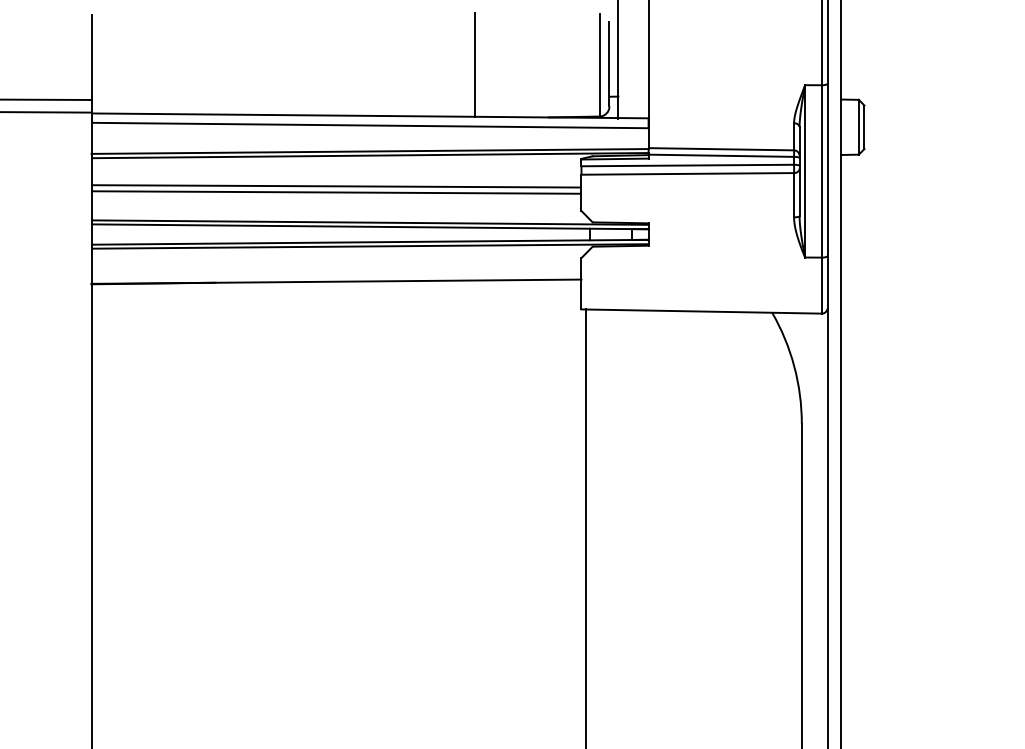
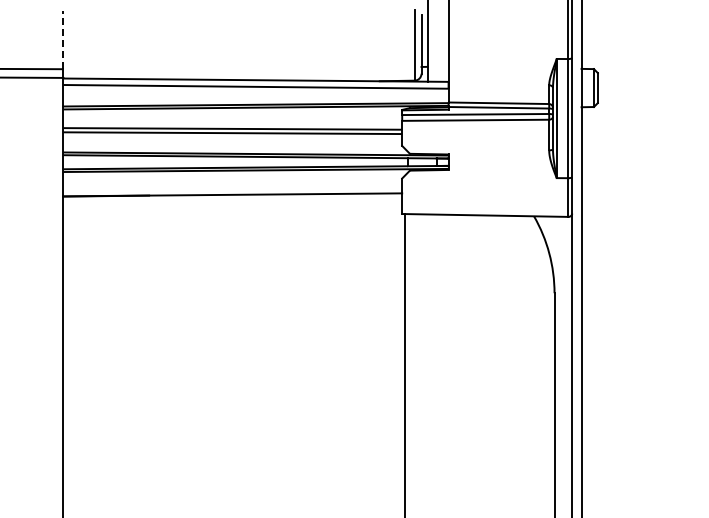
line: (91, 57) -> (63, 39), solid -> dashed
line: (474, 64) -> (328, 44), removed

